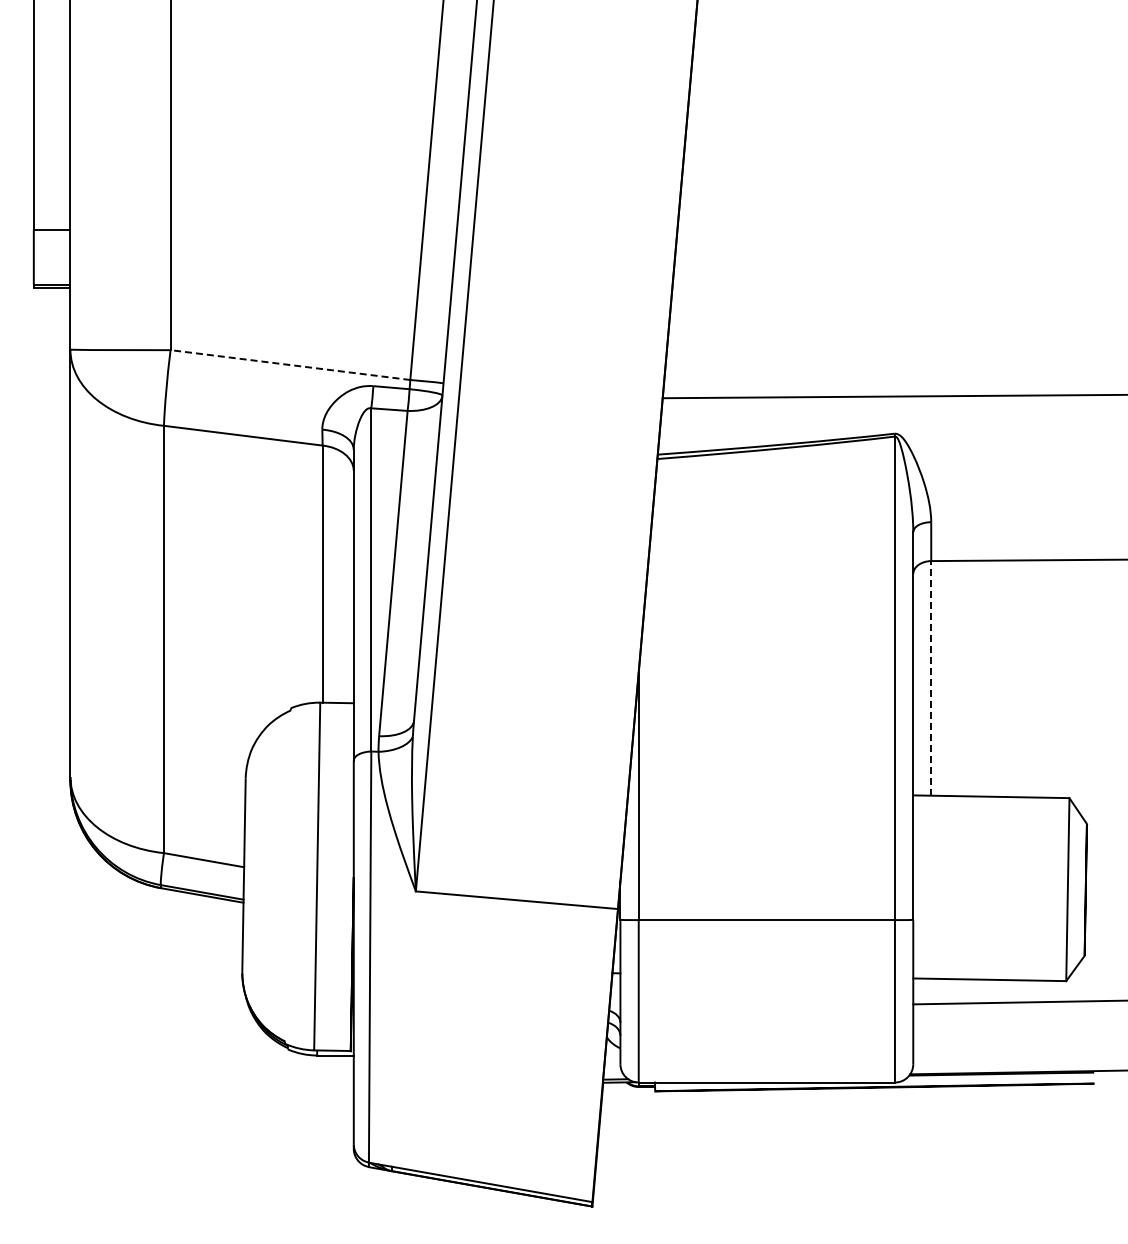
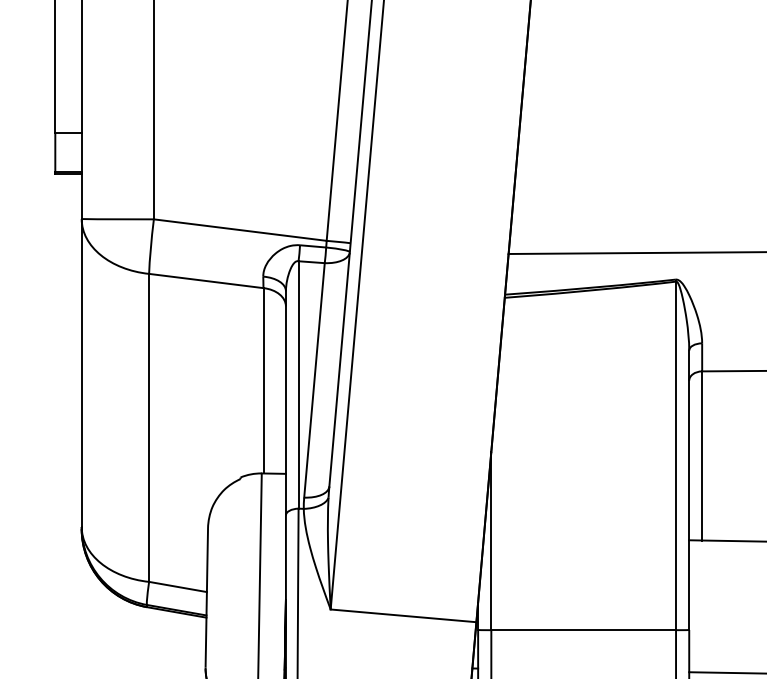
line: (290, 365) -> (240, 230), dashed -> solid
line: (931, 677) -> (702, 455), dashed -> solid

